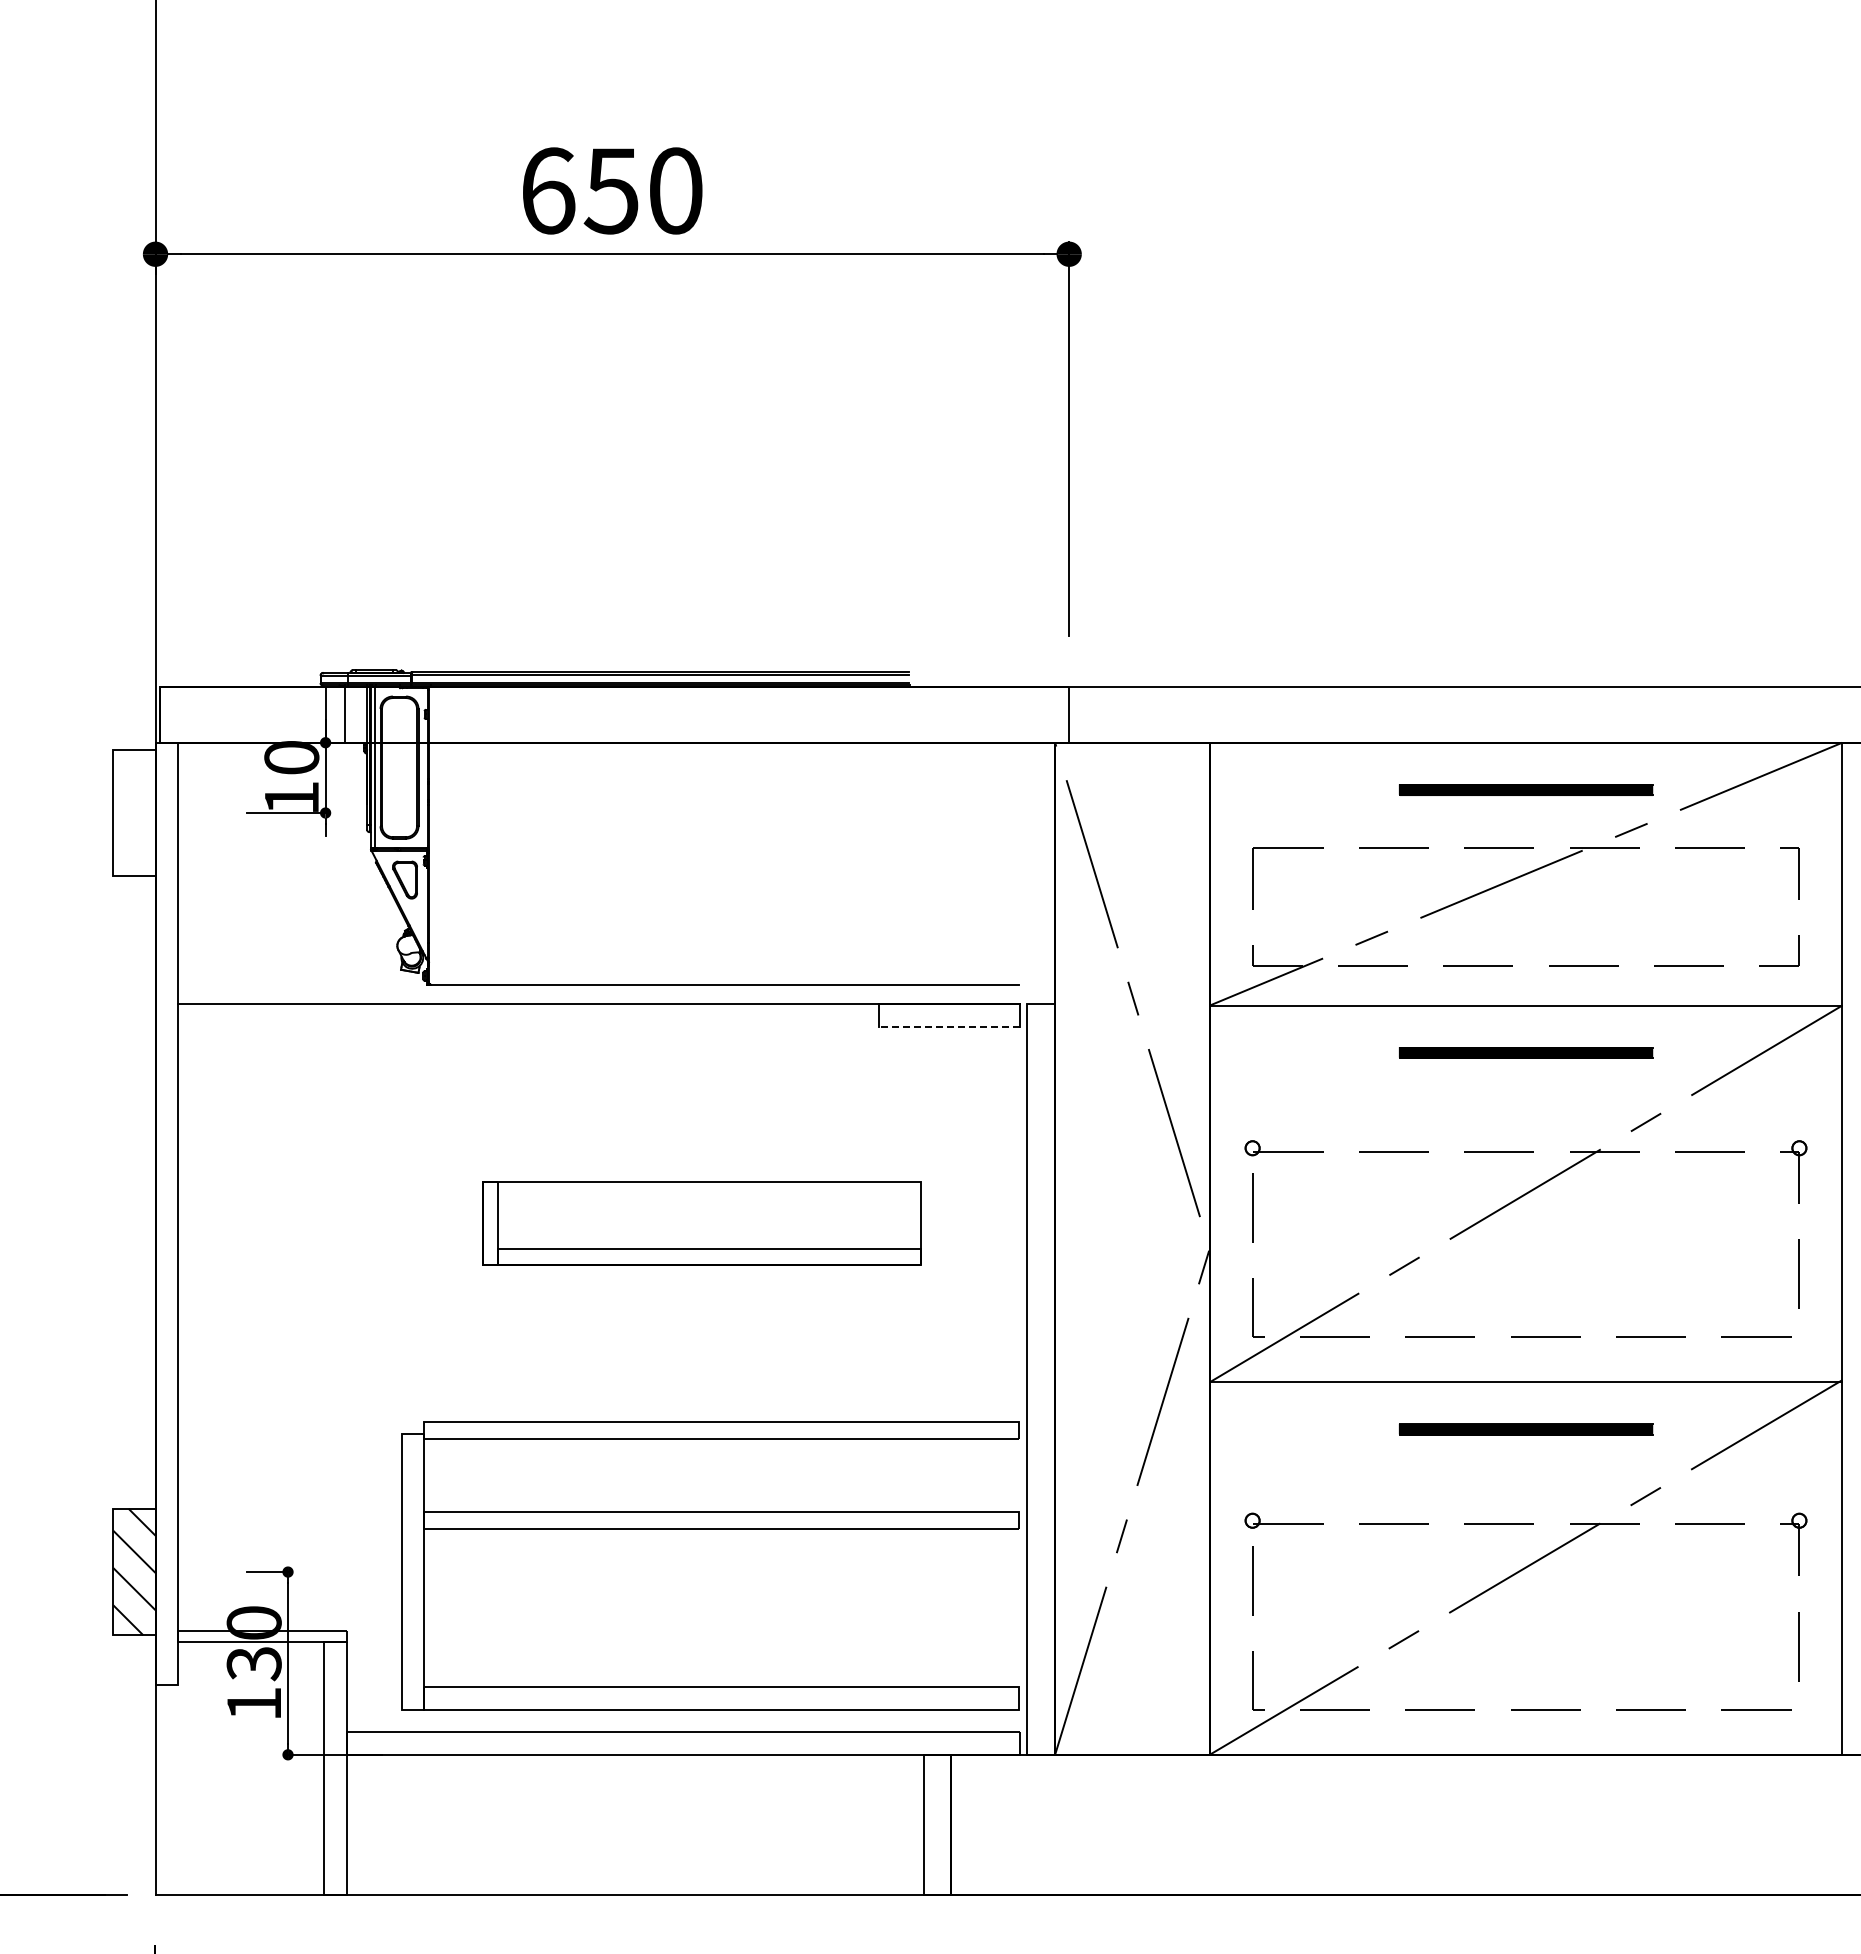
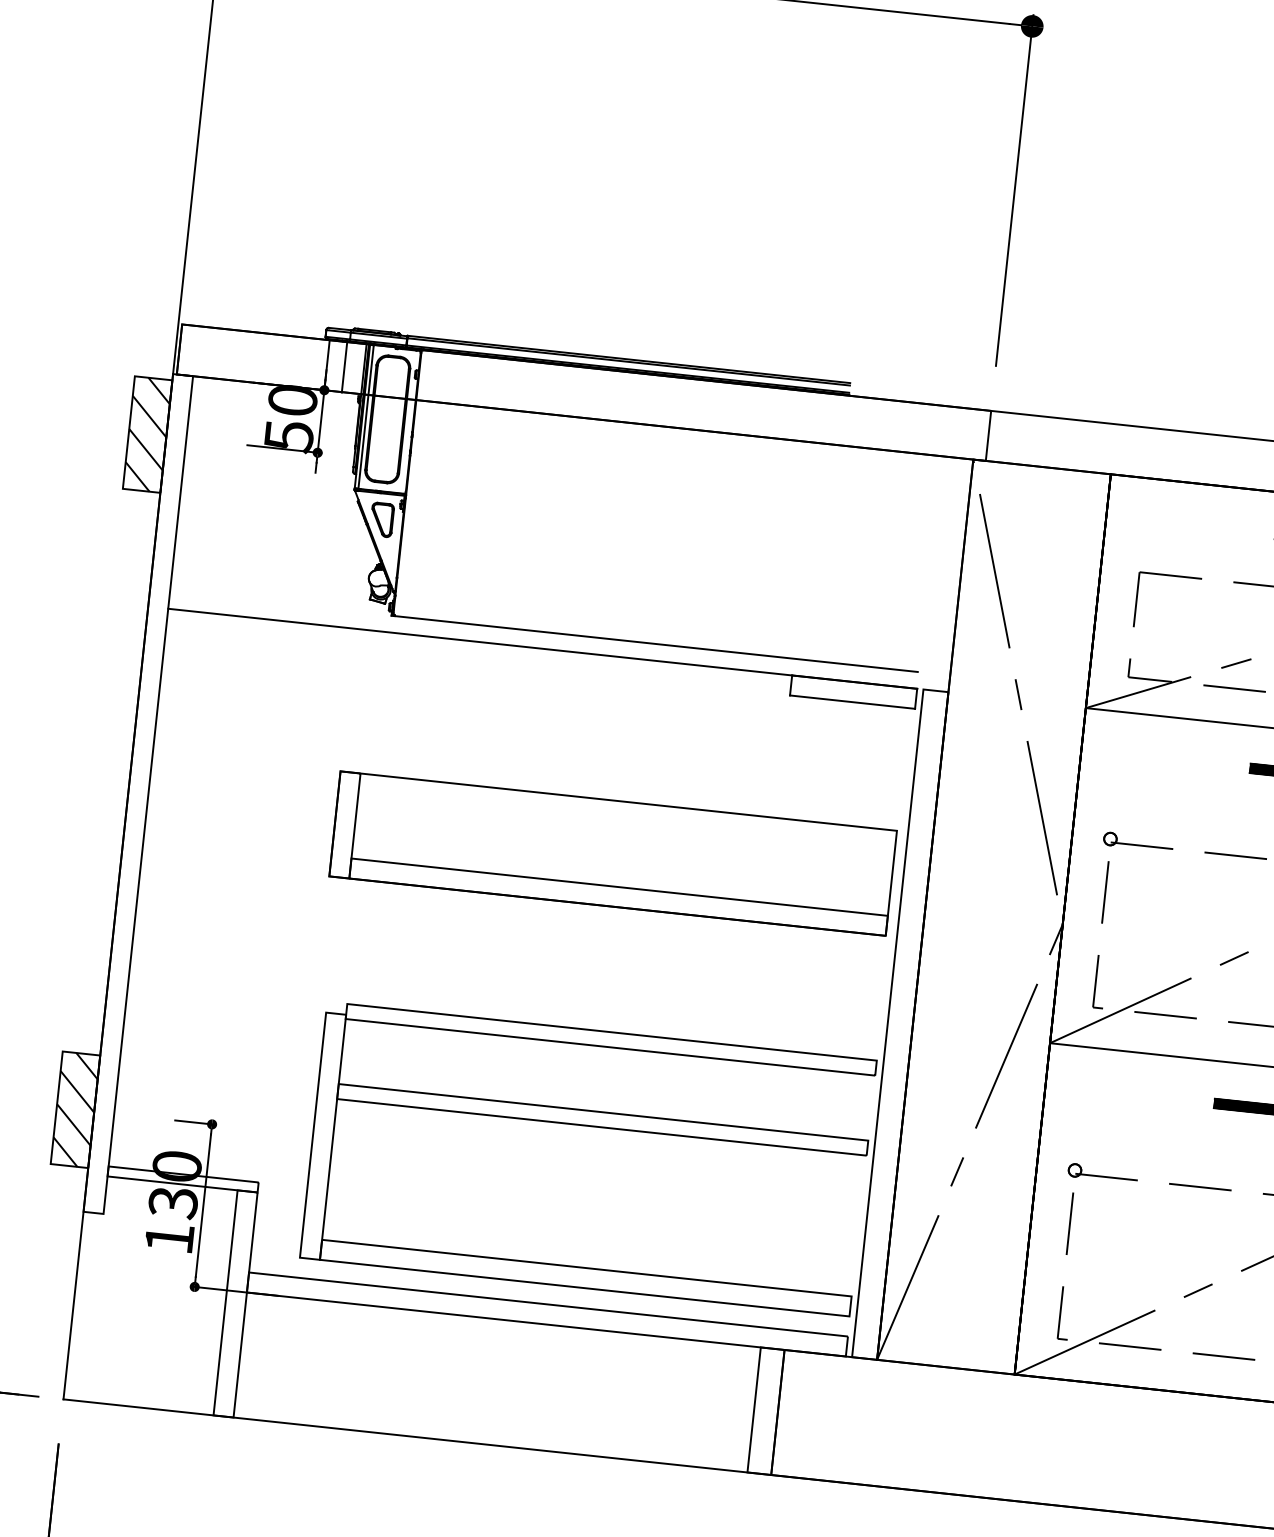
text: (292, 798) -> (289, 436), 10 -> 50
hatch: (134, 812) -> (147, 434), added
line: (949, 1026) -> (852, 701), dashed -> solid
part: (701, 1223) -> (613, 853), size x1.43

